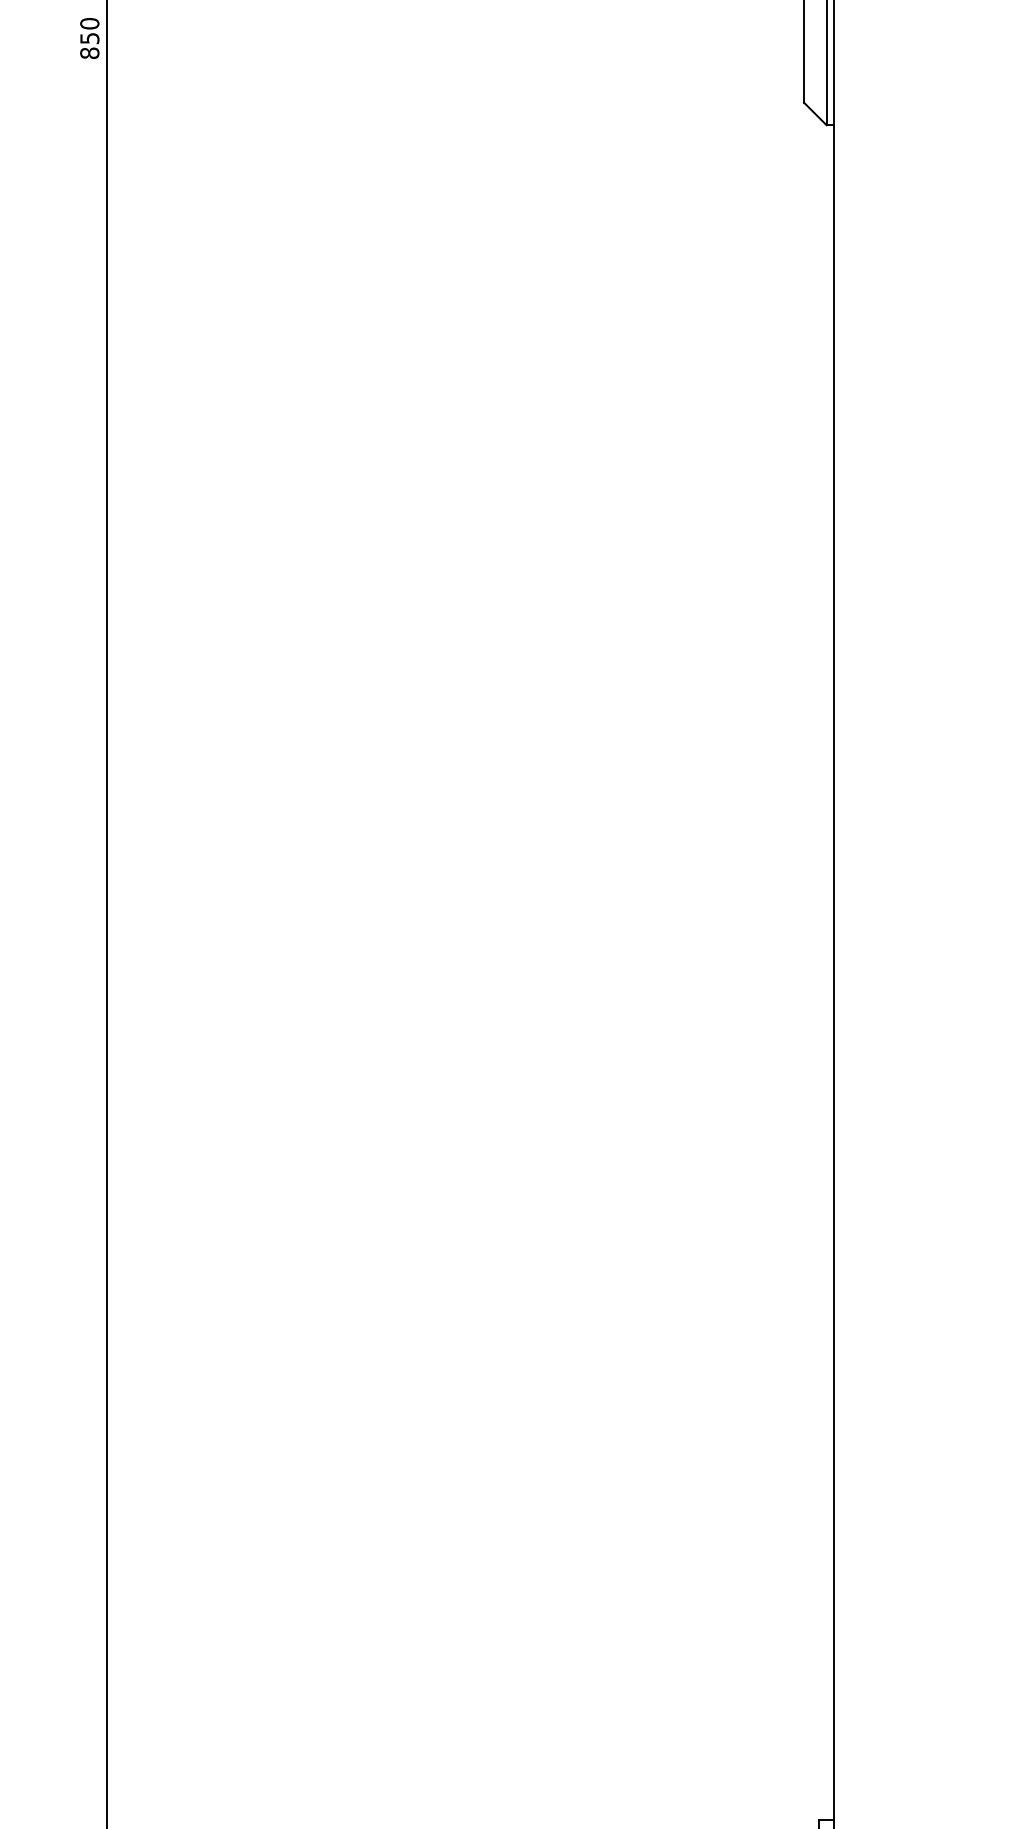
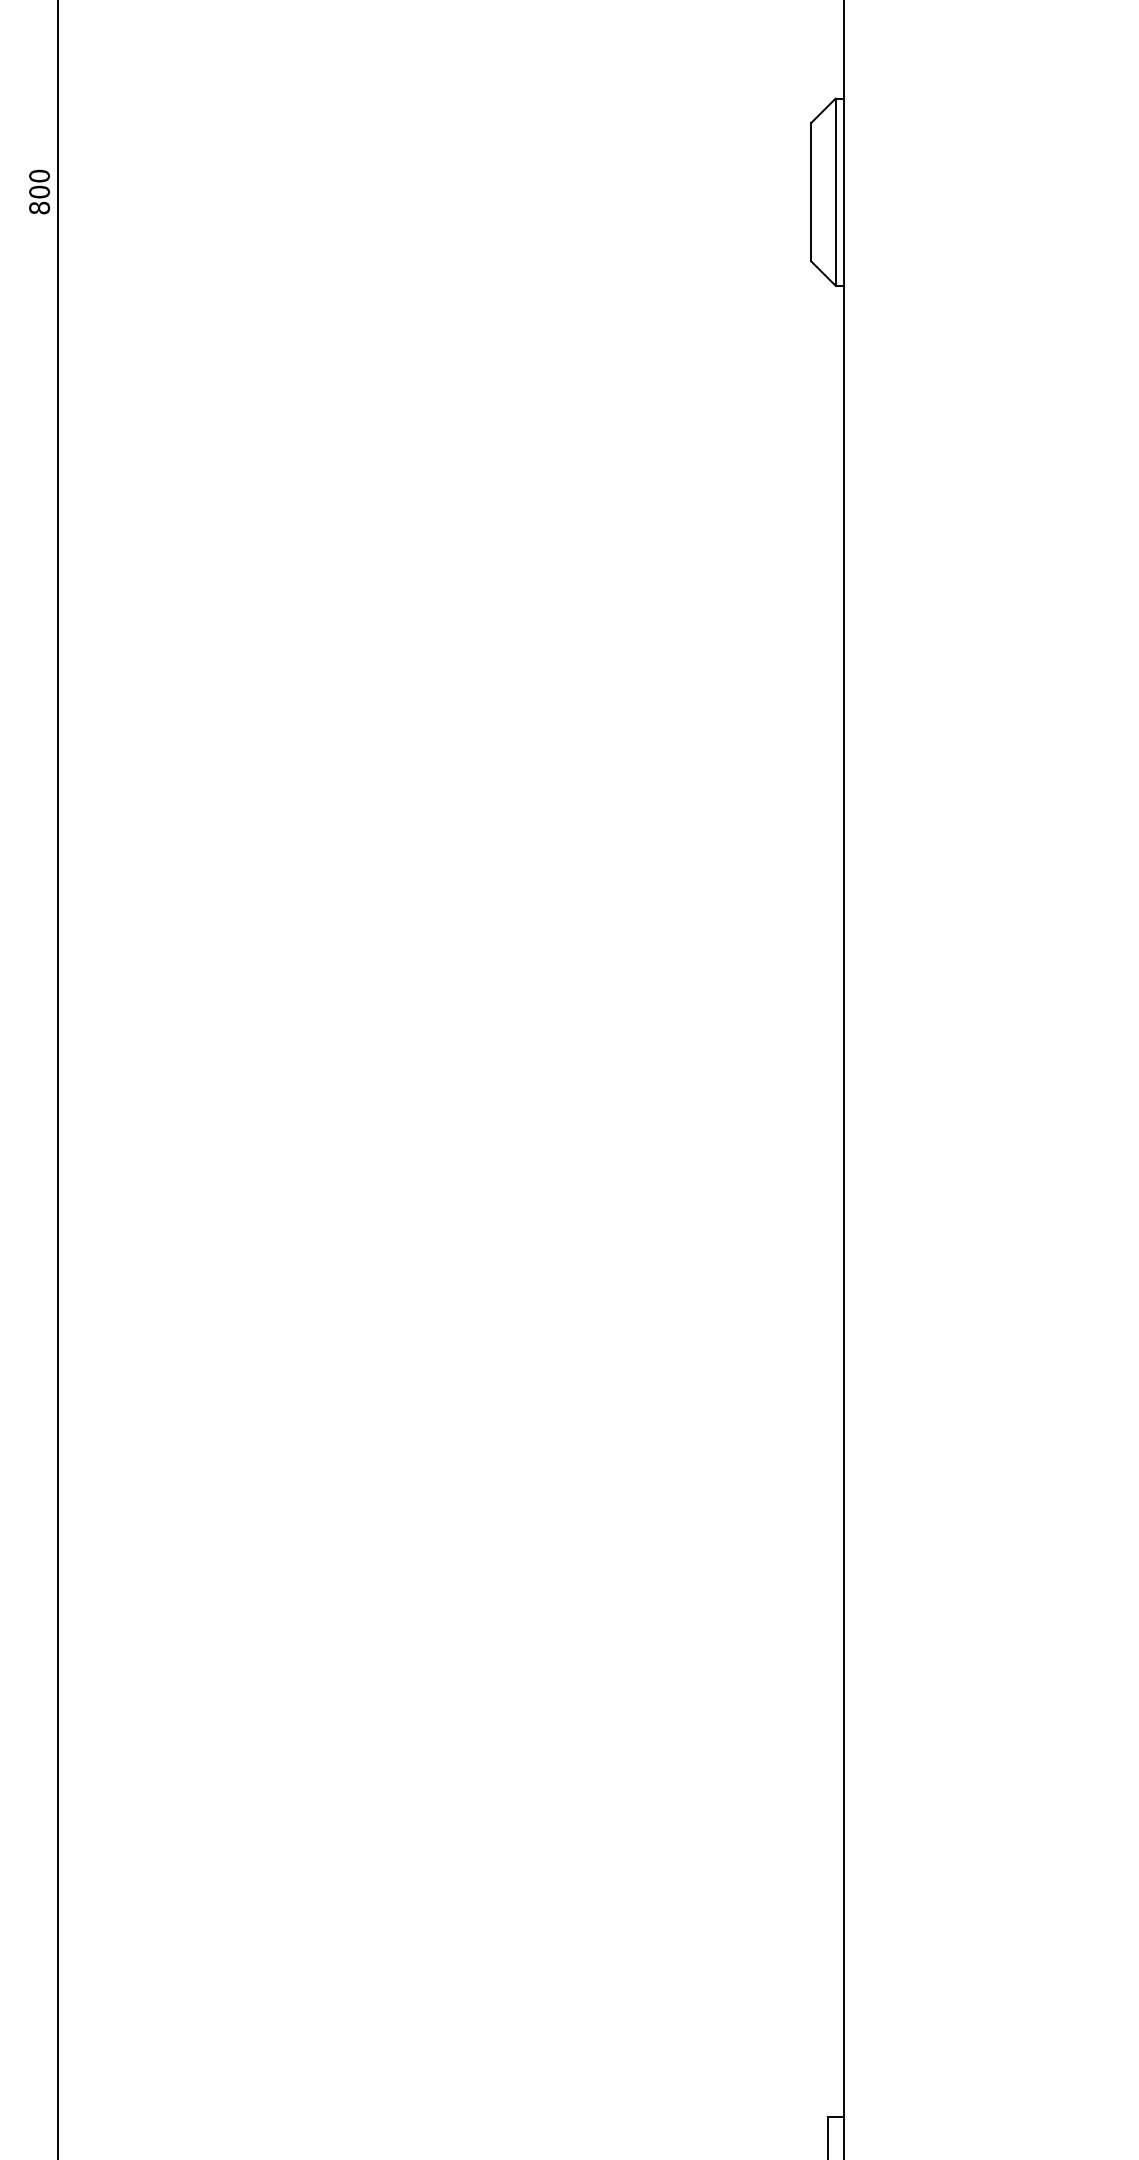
text: (89, 37) -> (39, 191), 850 -> 800

